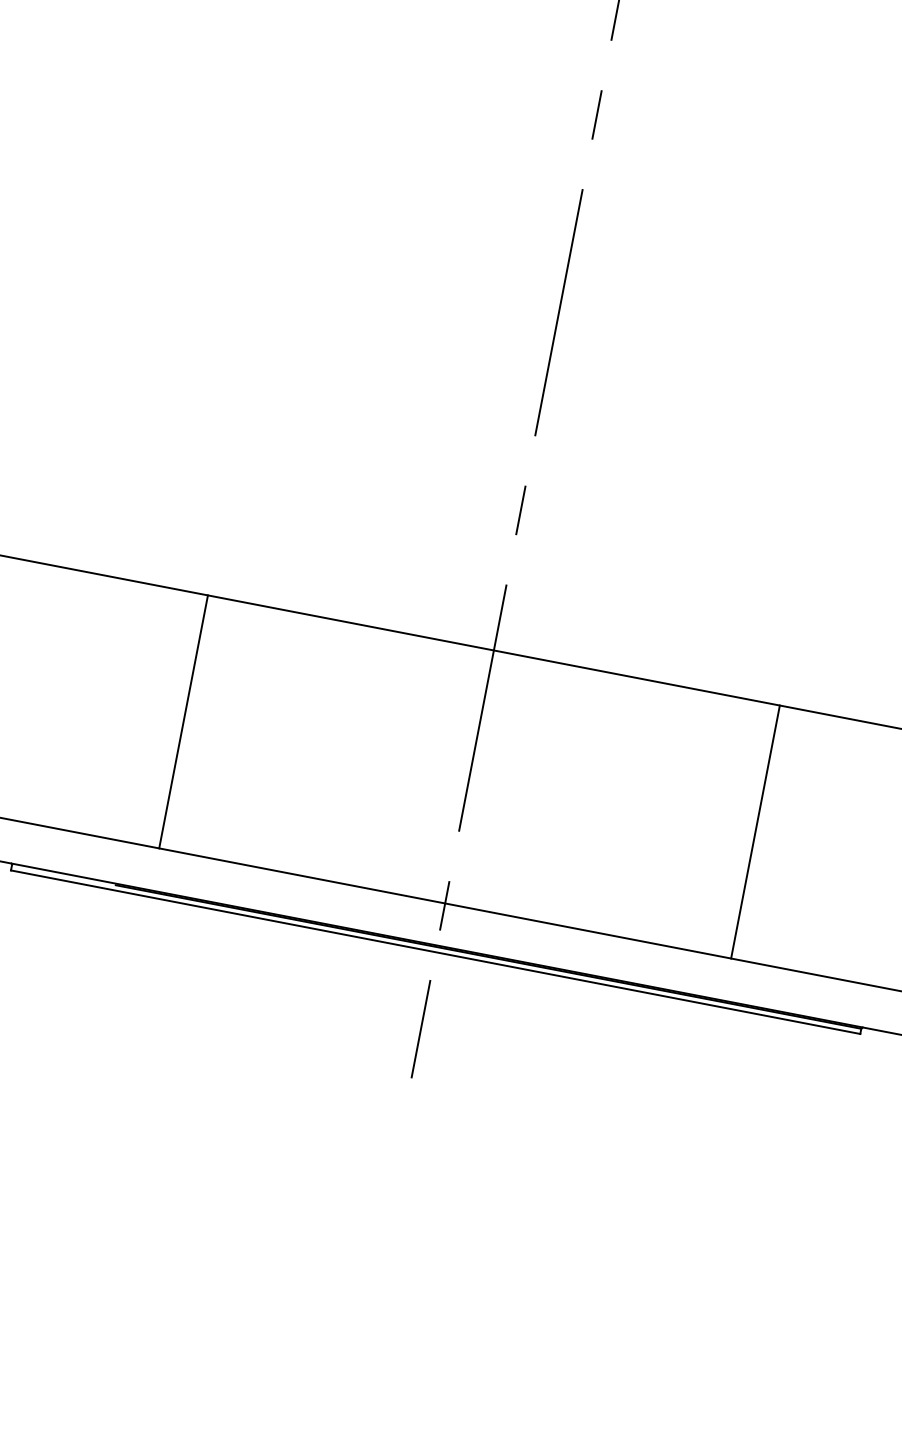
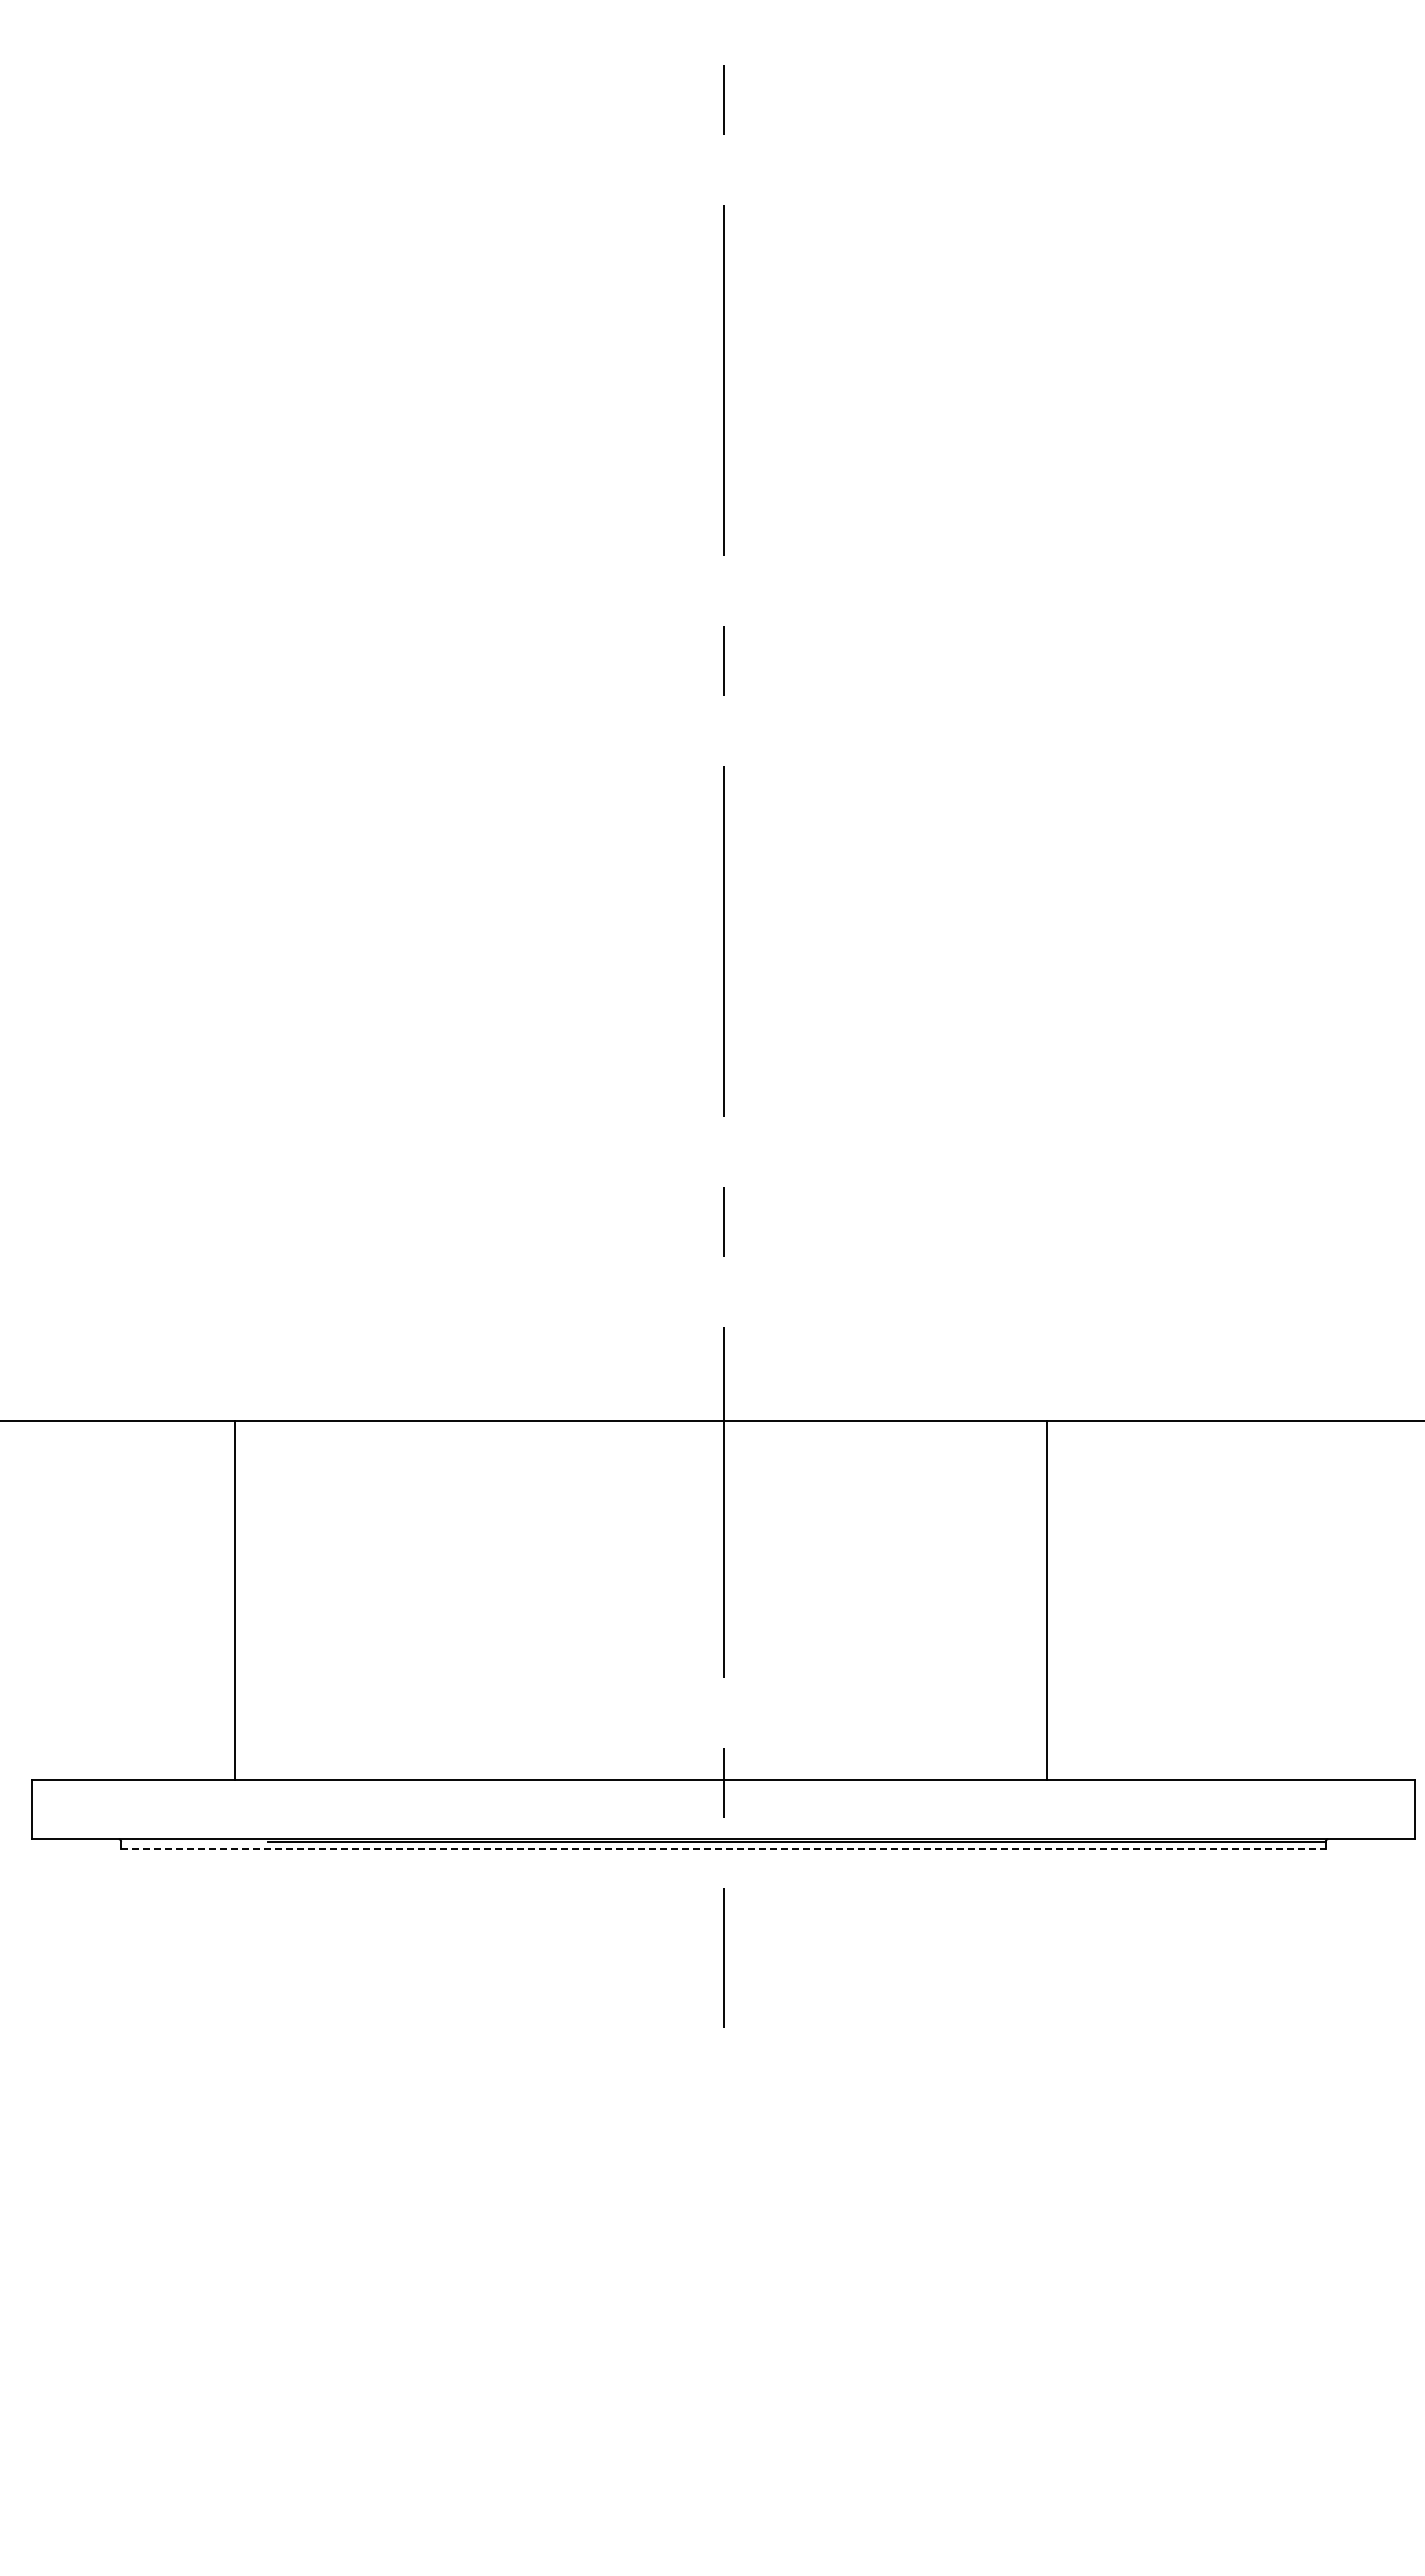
line: (183, 721) -> (234, 1599), moved
line: (755, 831) -> (1047, 1599), moved
line: (435, 951) -> (723, 1848), solid -> dashed

